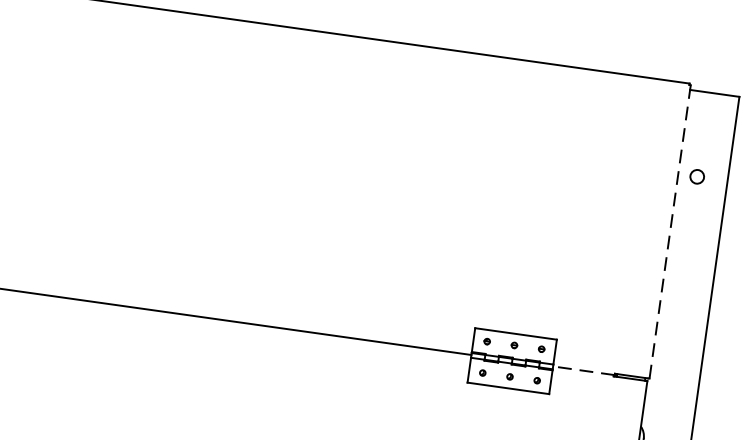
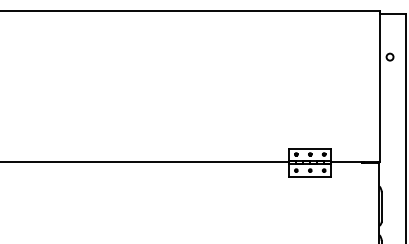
line: (670, 233) -> (380, 87), dashed -> solid
line: (583, 370) -> (346, 162), dashed -> solid

